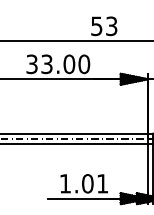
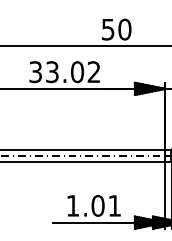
text: (111, 26) -> (124, 29), 53 -> 50
text: (84, 64) -> (94, 72), 33.00 -> 33.02

